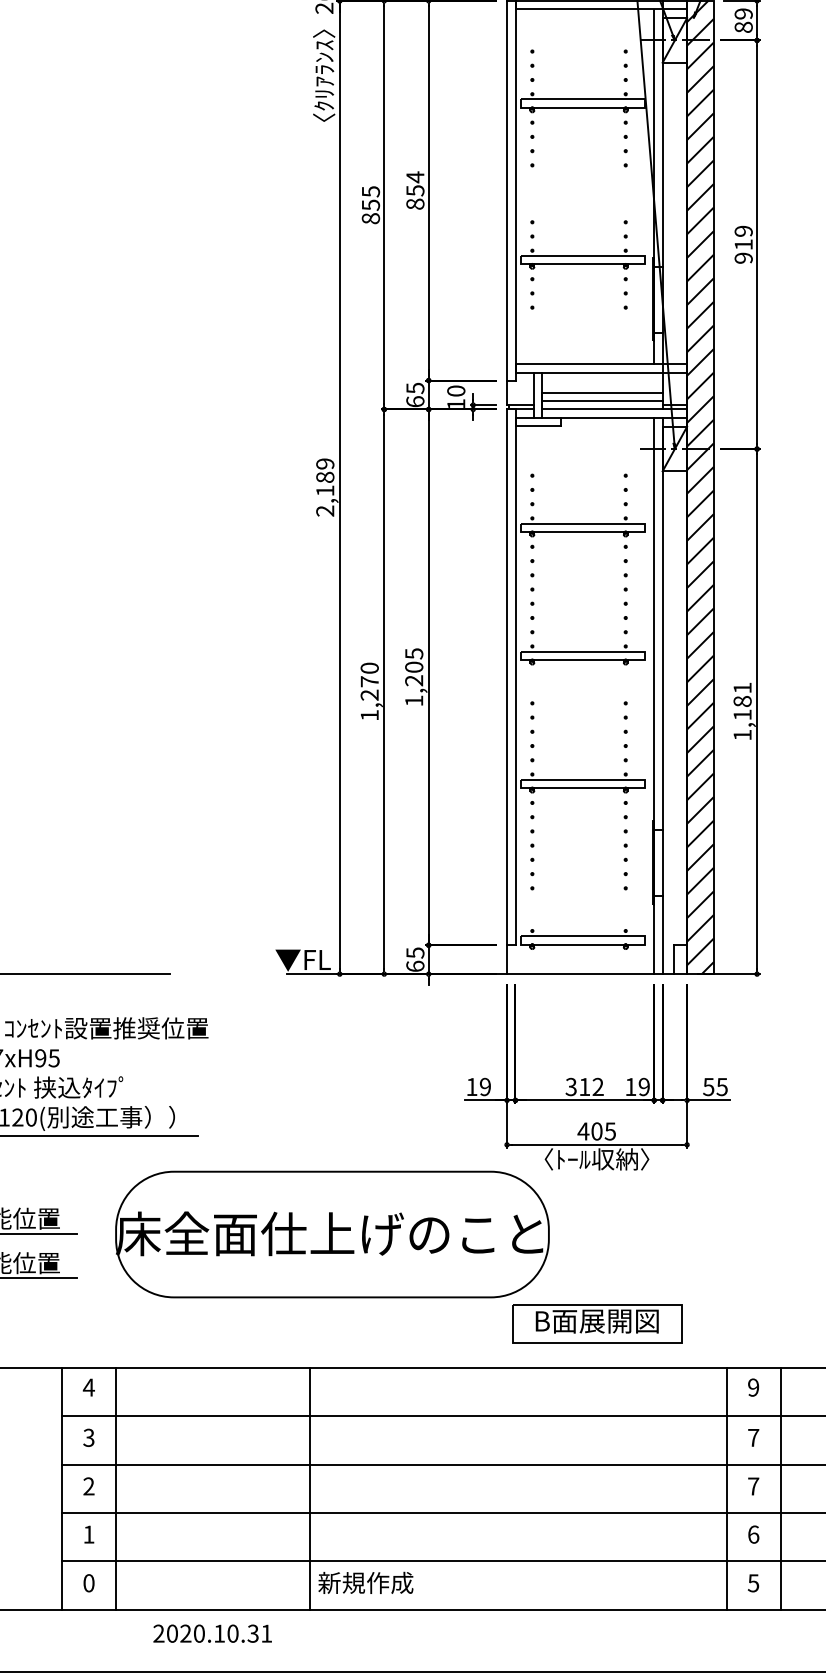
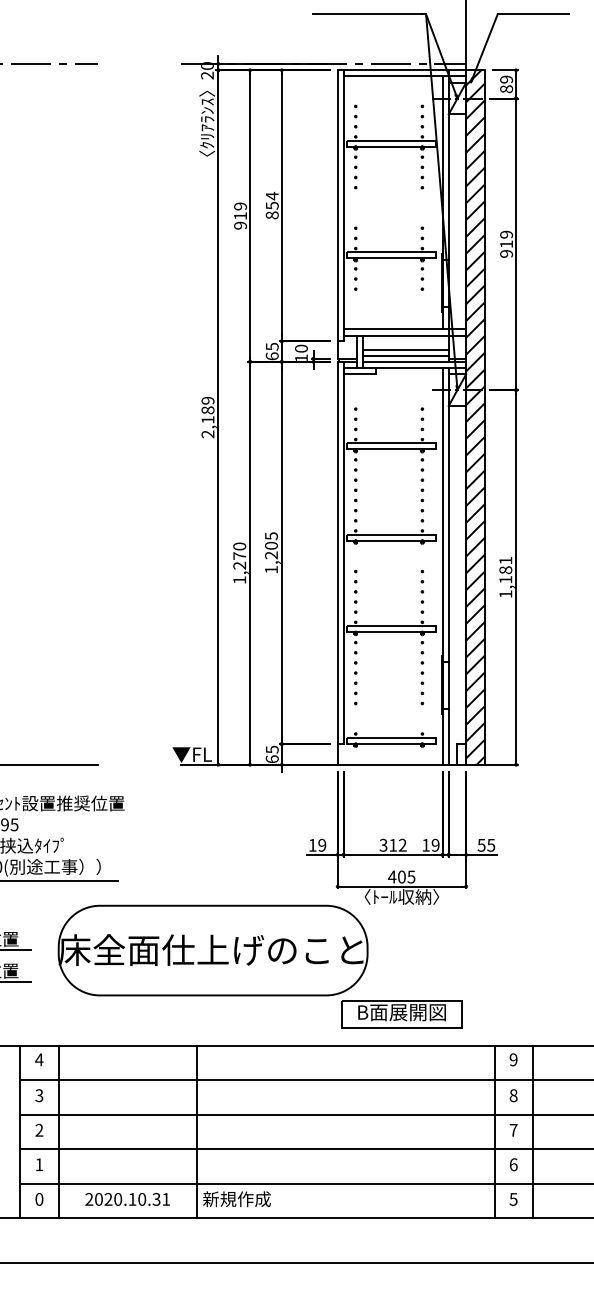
text: (370, 204) -> (240, 215), 855 -> 919
text: (753, 1437) -> (513, 1095), 7 -> 8
text: (212, 1633) -> (127, 1199), moved

